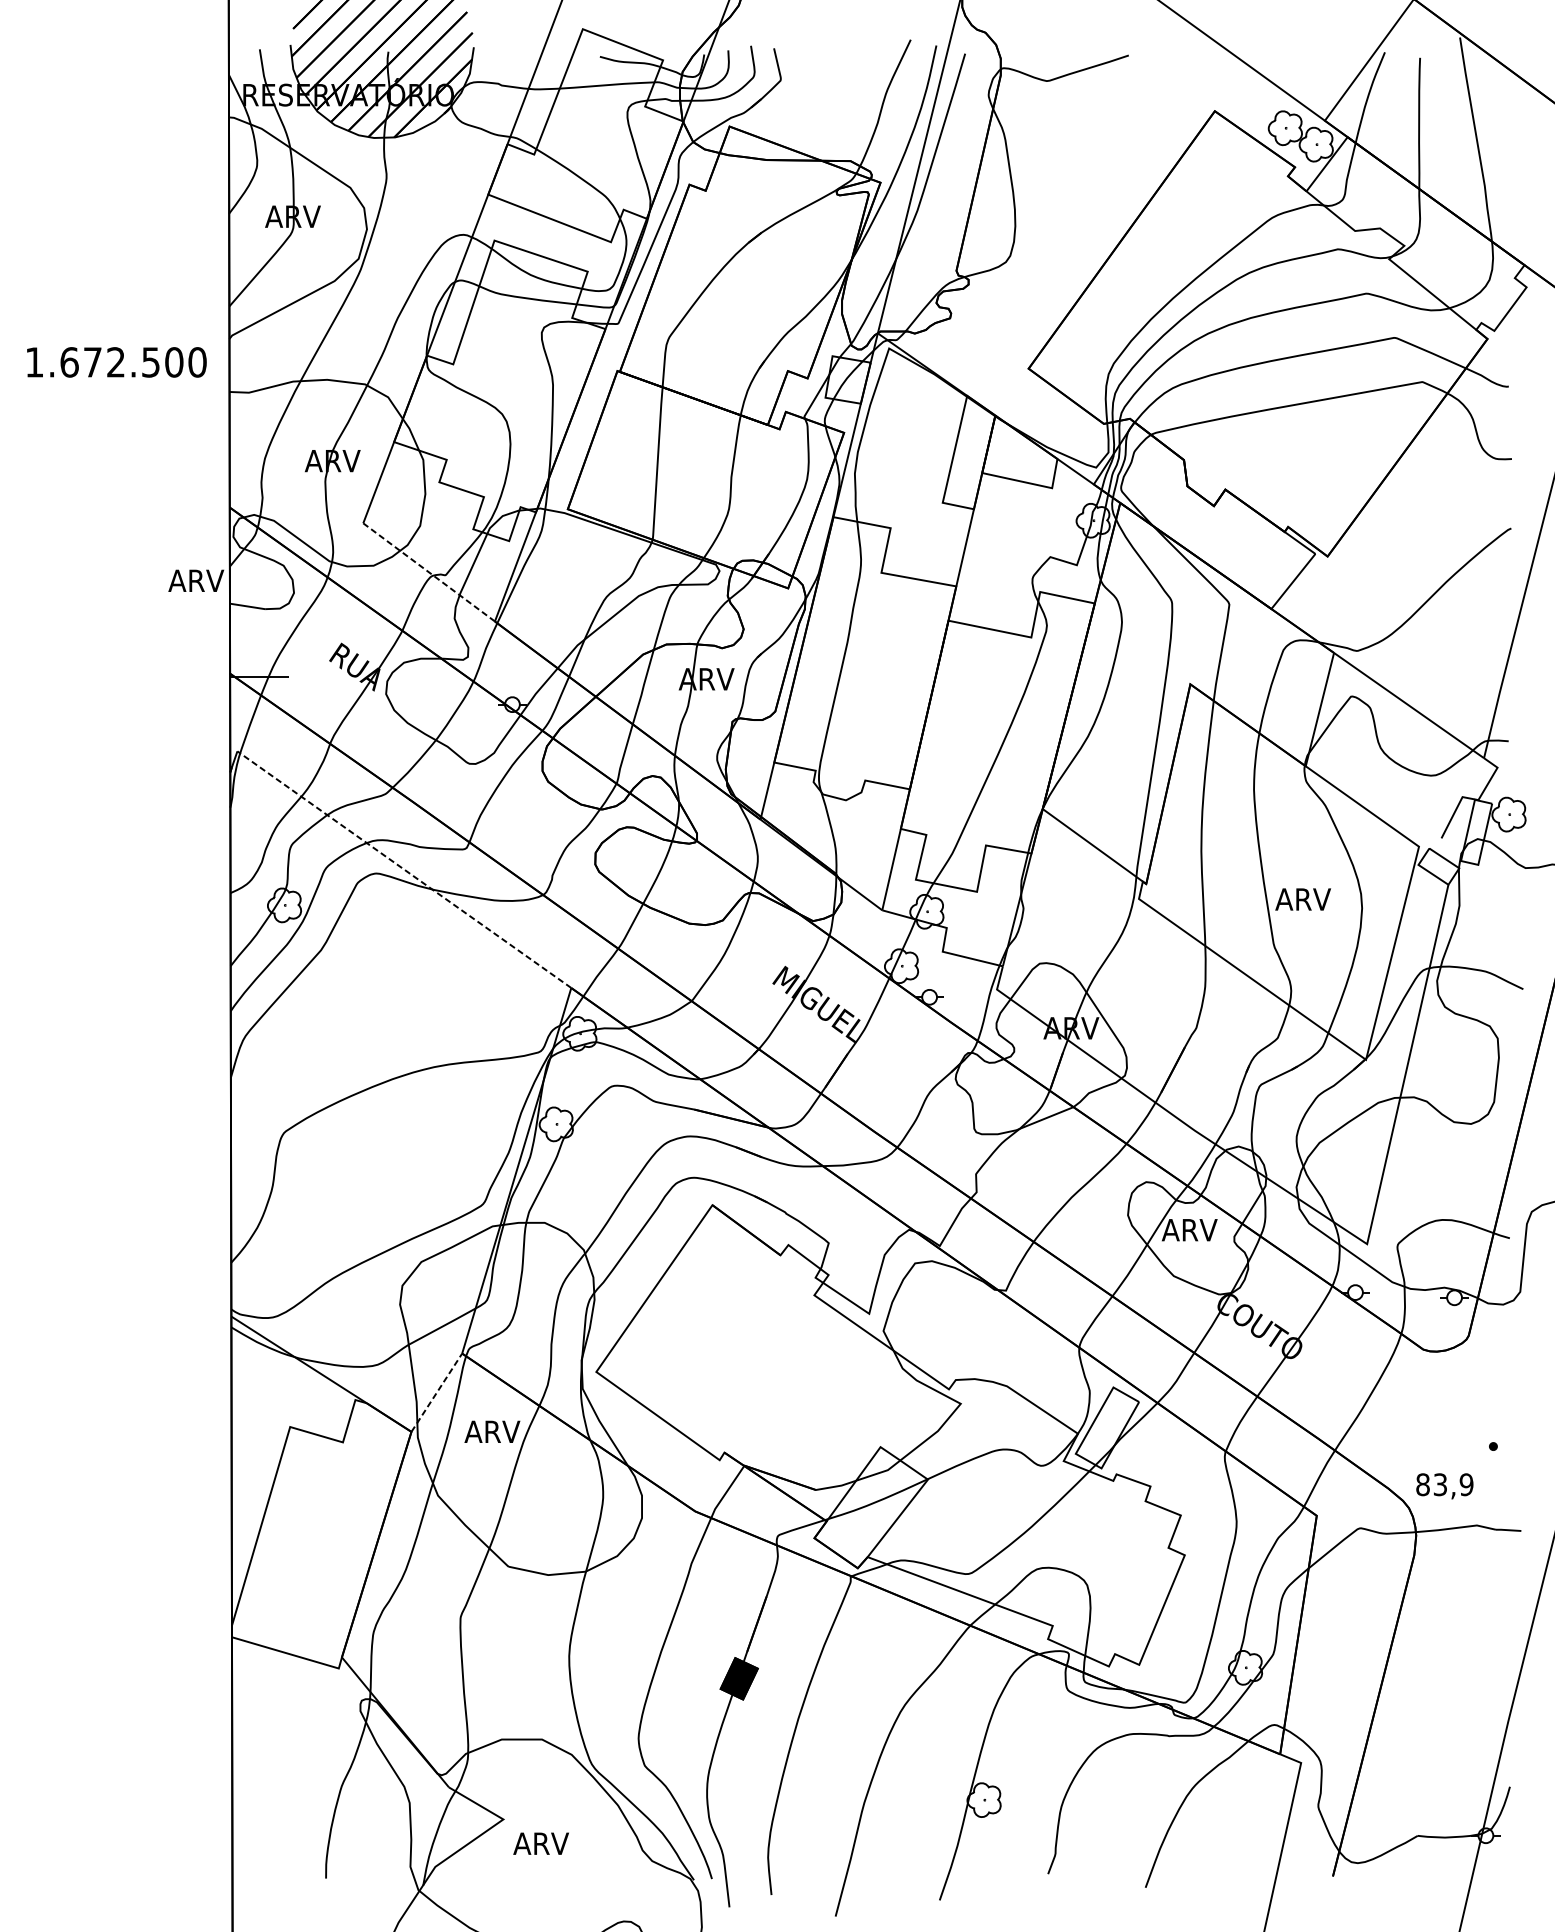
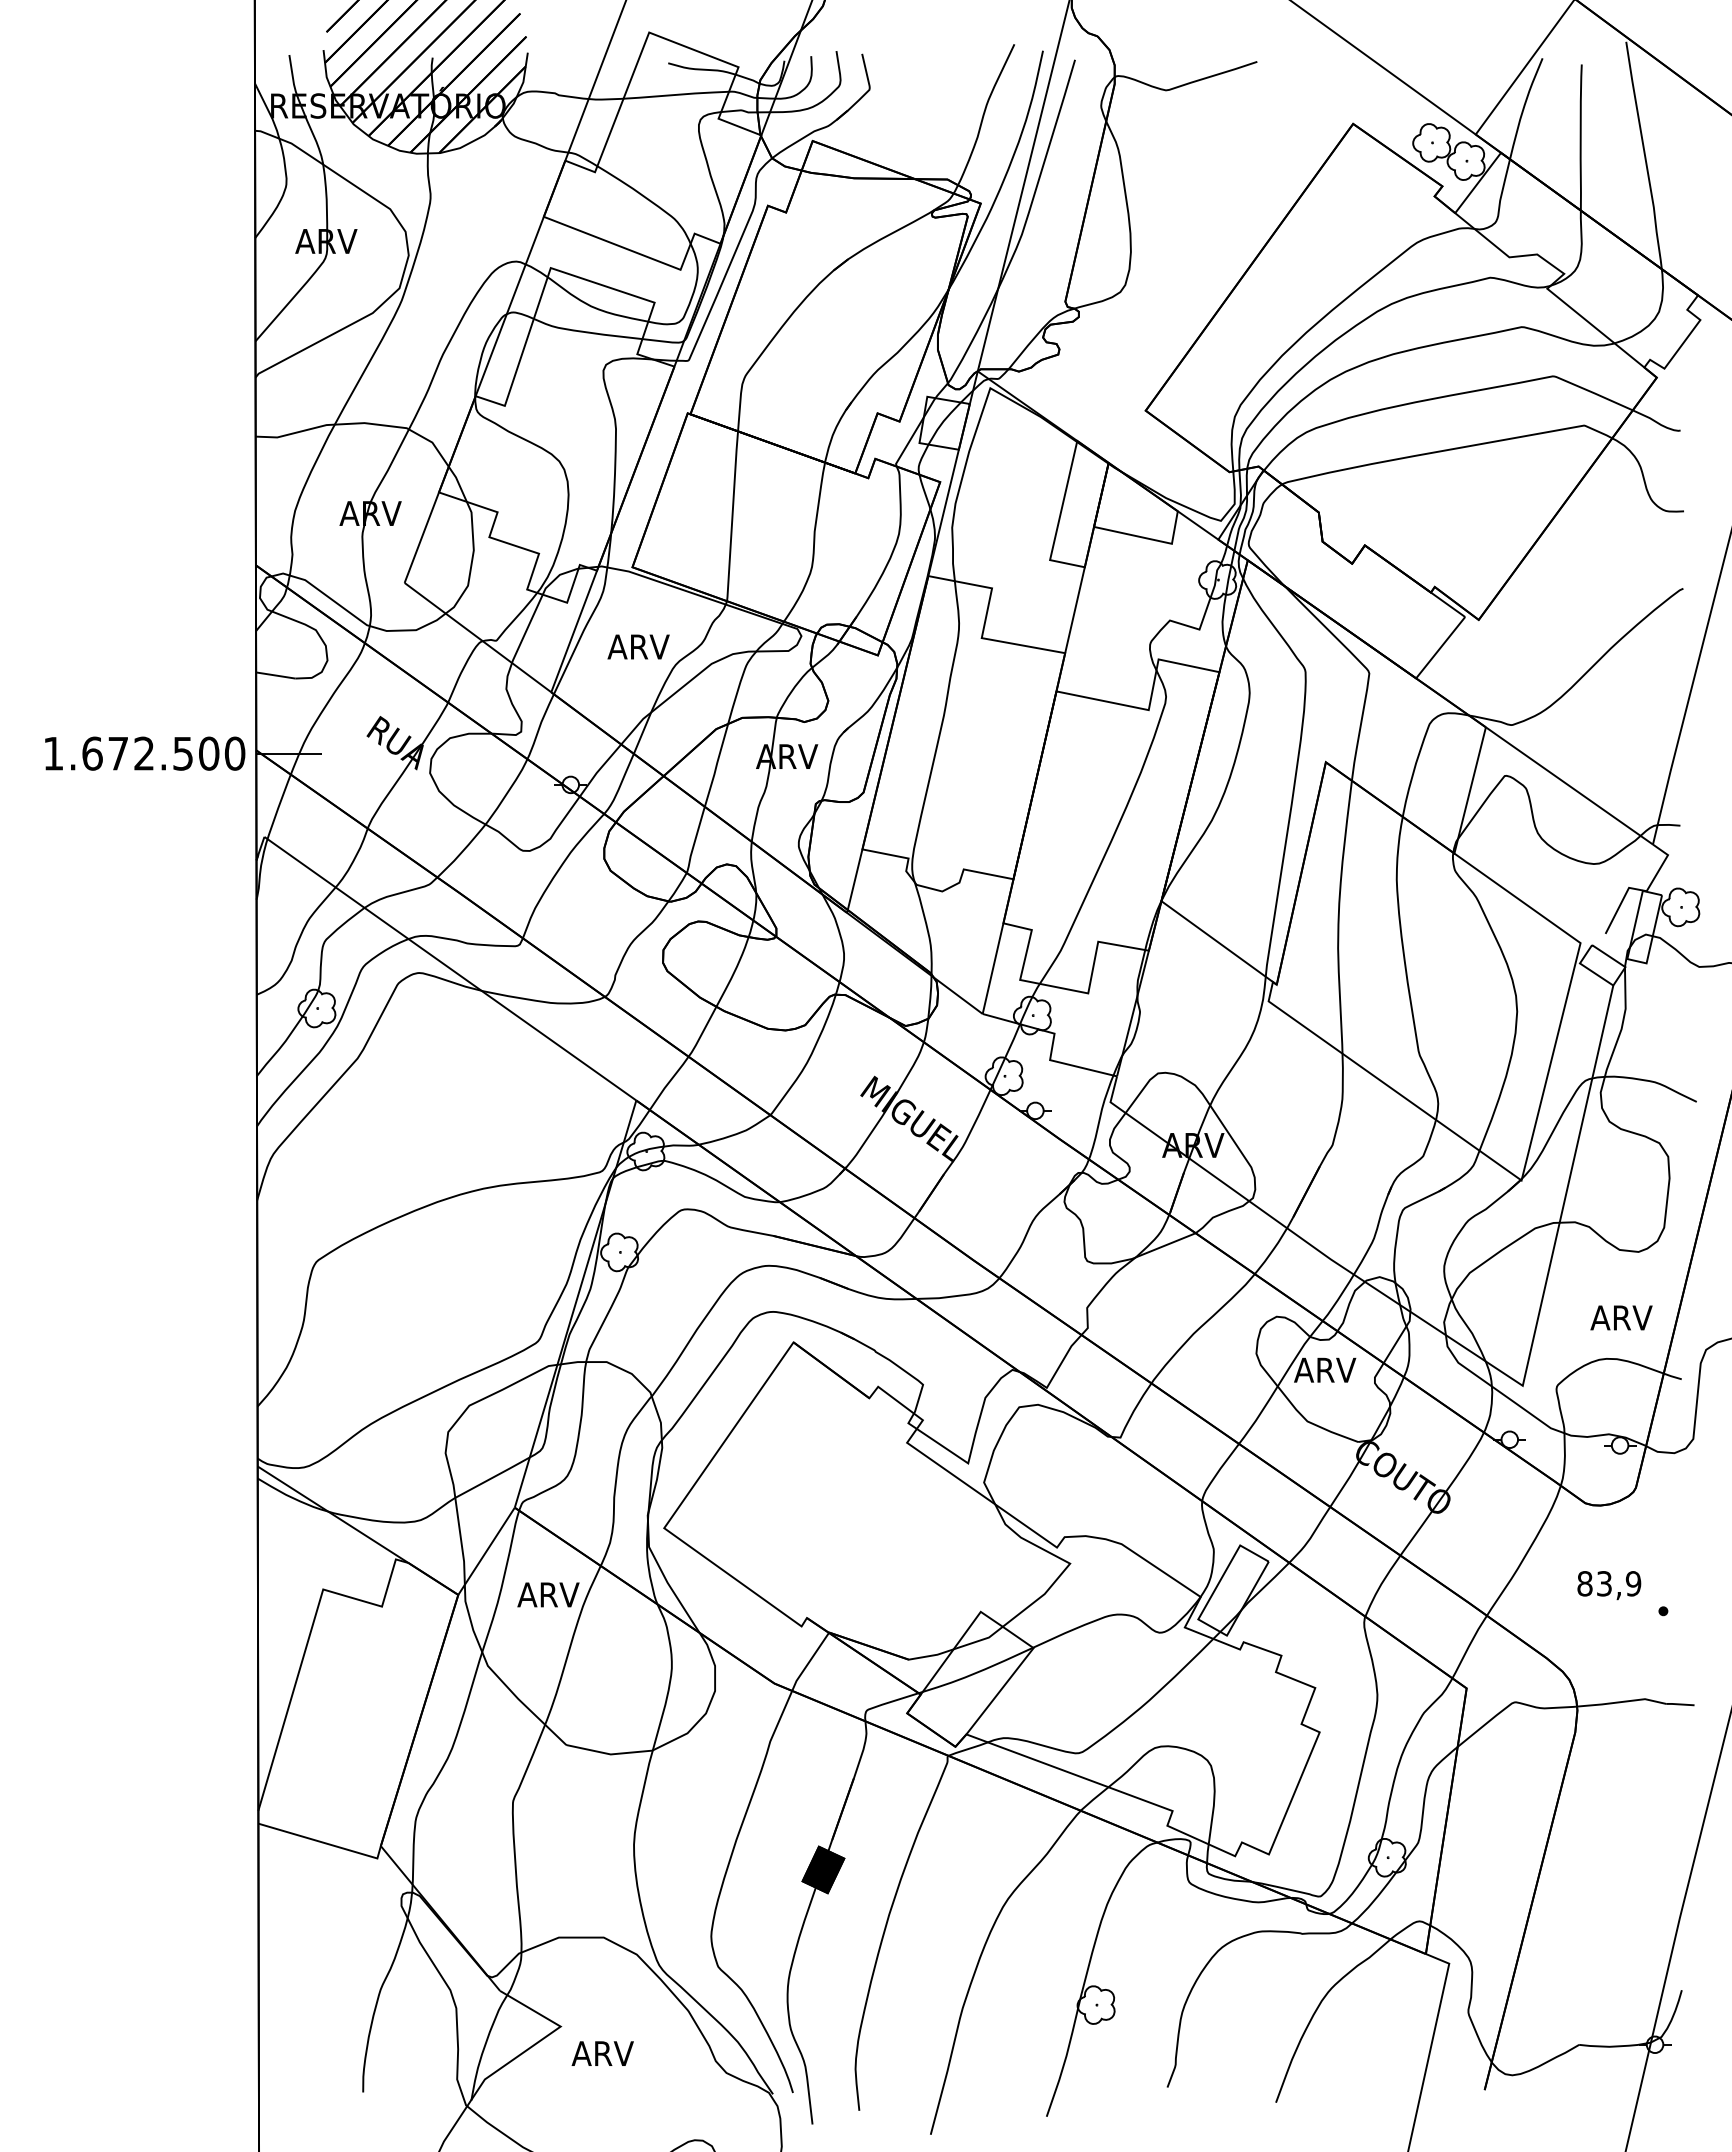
text: (117, 362) -> (145, 753), moved
line: (428, 572) -> (477, 637), dashed -> solid
text: (196, 580) -> (638, 646), moved
line: (404, 869) -> (450, 968), dashed -> solid
text: (1303, 899) -> (1621, 1317), moved
line: (436, 1392) -> (486, 1551), dashed -> solid
text: (1445, 1486) -> (1609, 1585), moved

